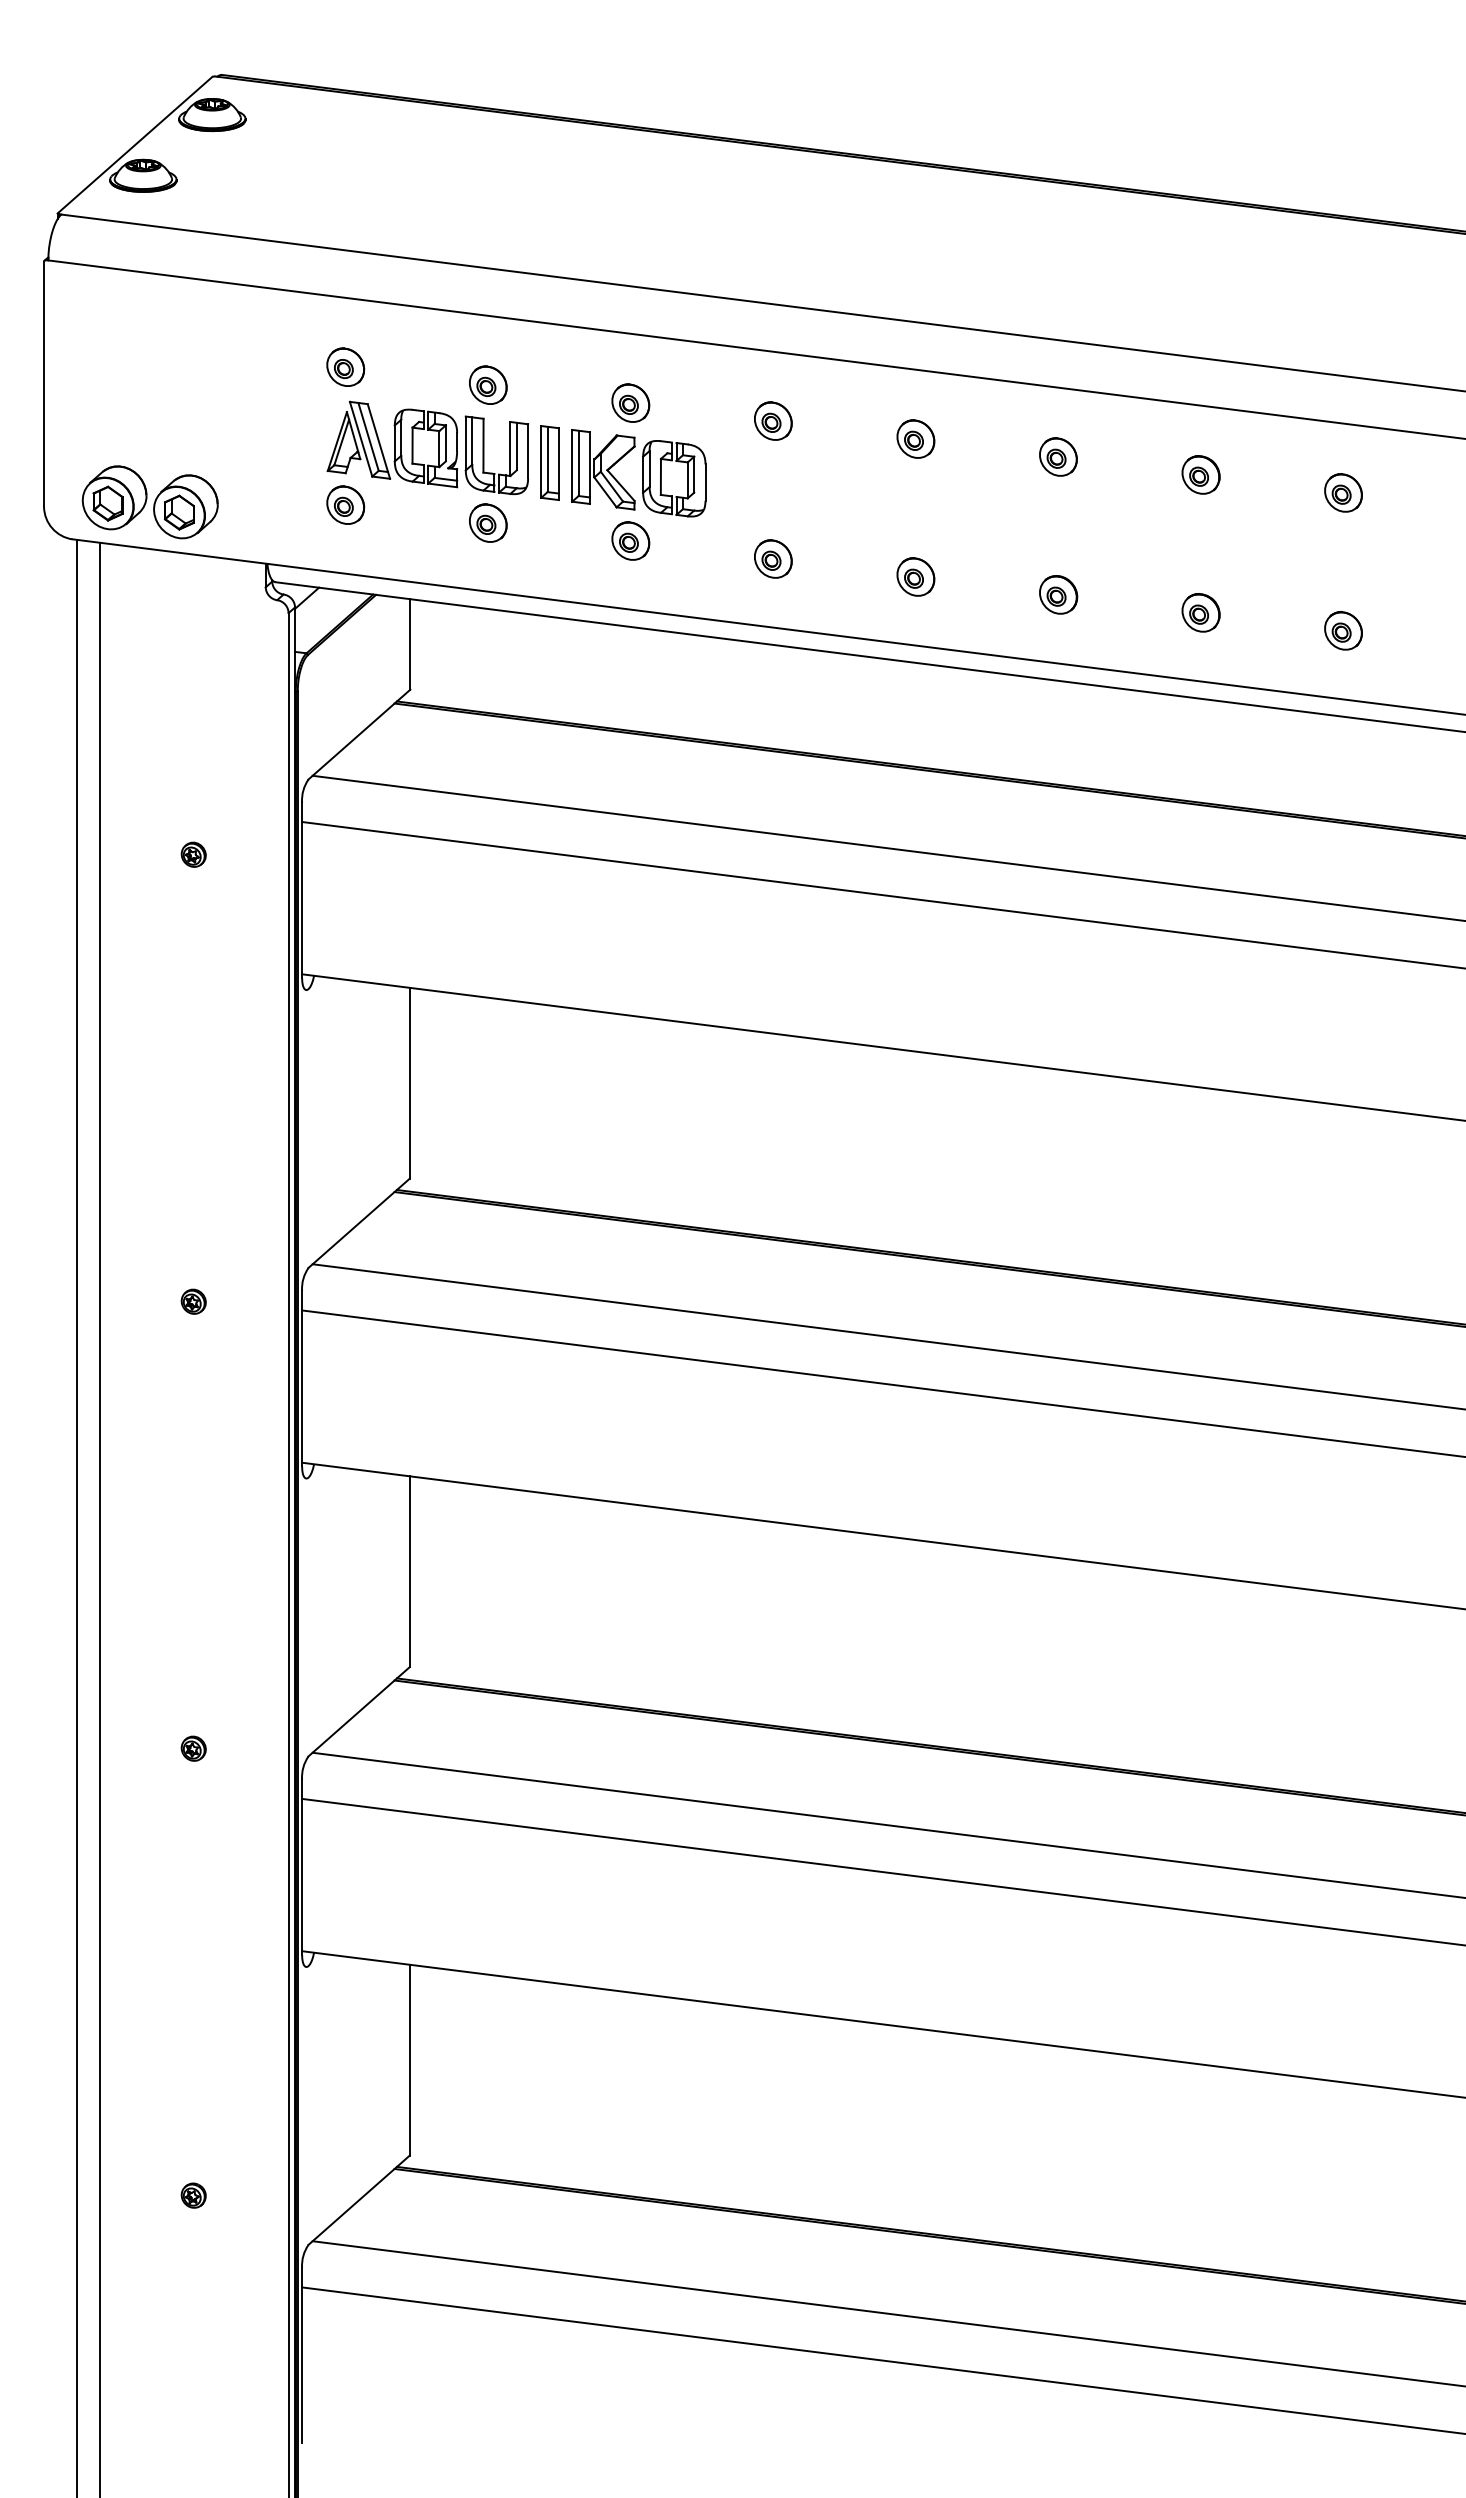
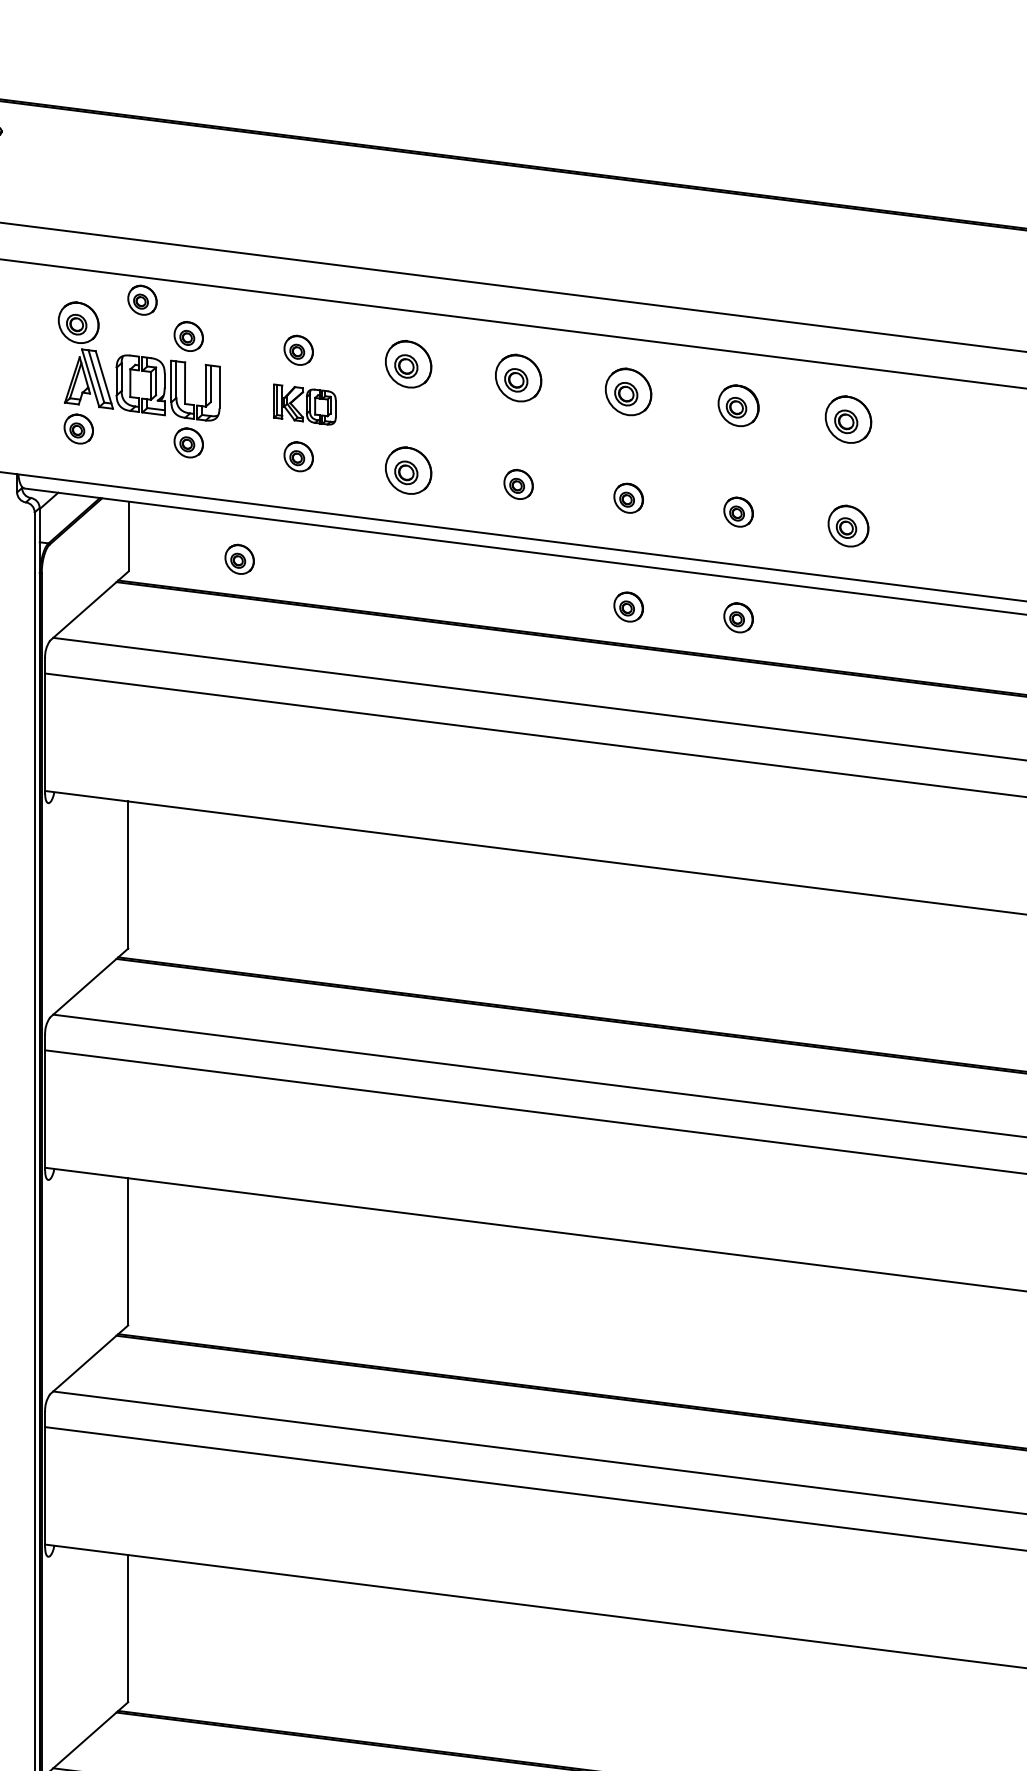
part: (428, 337) -> (142, 299), added
part: (345, 366) -> (78, 322), size x1.4
part: (773, 420) -> (408, 363), size x1.6
part: (915, 438) -> (518, 377), size x1.6
part: (1058, 456) -> (628, 391), size x1.6
part: (549, 462) -> (235, 396), removed
part: (638, 473) -> (304, 404), size x0.6
part: (1200, 474) -> (738, 405), size x1.4
part: (1343, 492) -> (848, 419), size x1.6
part: (773, 558) -> (408, 470), size x1.6
part: (1343, 630) -> (848, 525), size x1.4
part: (554, 673) -> (239, 558), added
part: (1058, 735) -> (628, 606), added
part: (1200, 749) -> (738, 617), added

